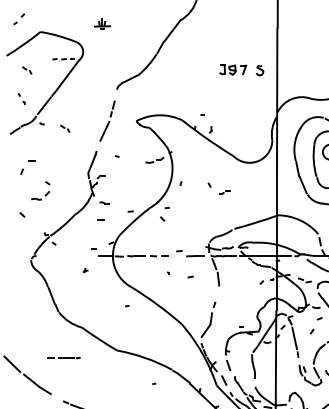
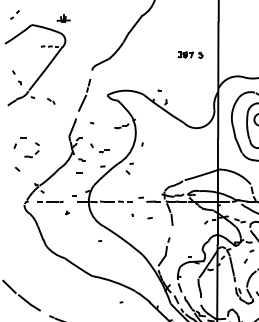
part: (102, 23) -> (63, 18), moved
part: (241, 69) -> (190, 54), size x0.71
part: (27, 70) -> (21, 55), removed
part: (21, 98) -> (16, 77), size x1.67
part: (27, 167) -> (19, 142), moved
part: (219, 188) -> (99, 148), moved
line: (64, 357) -> (50, 201), moved

